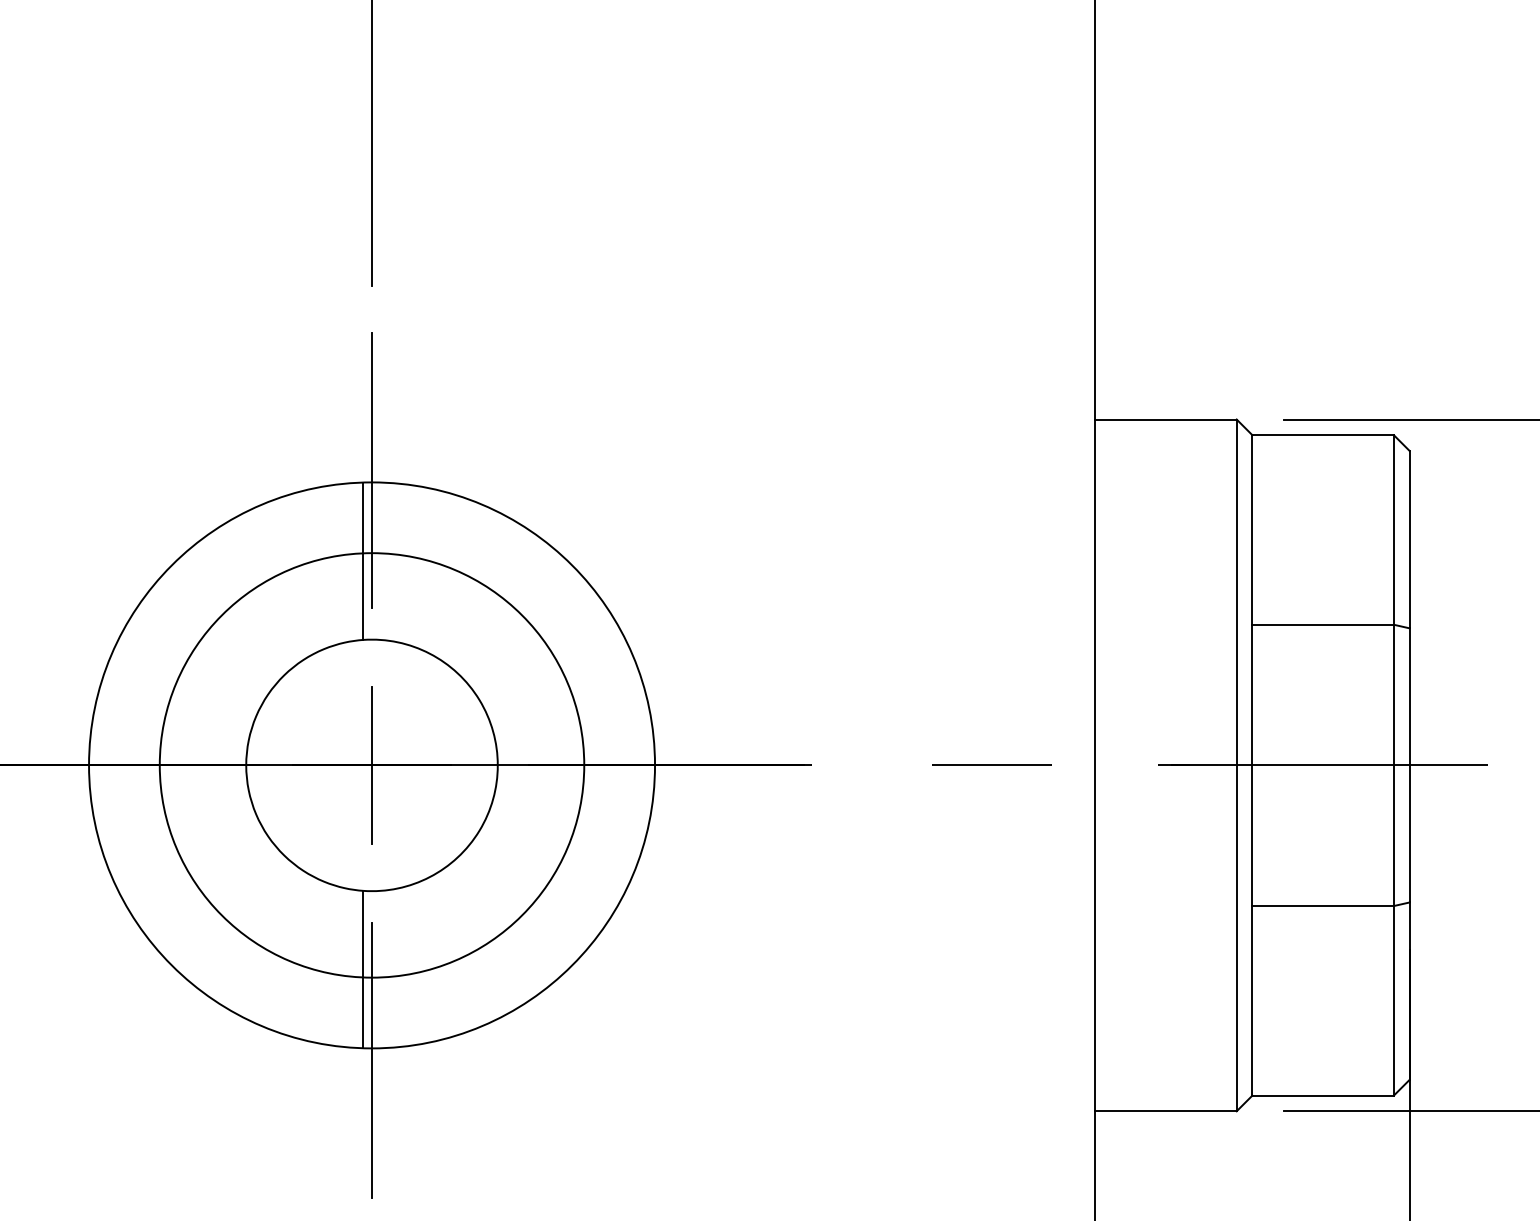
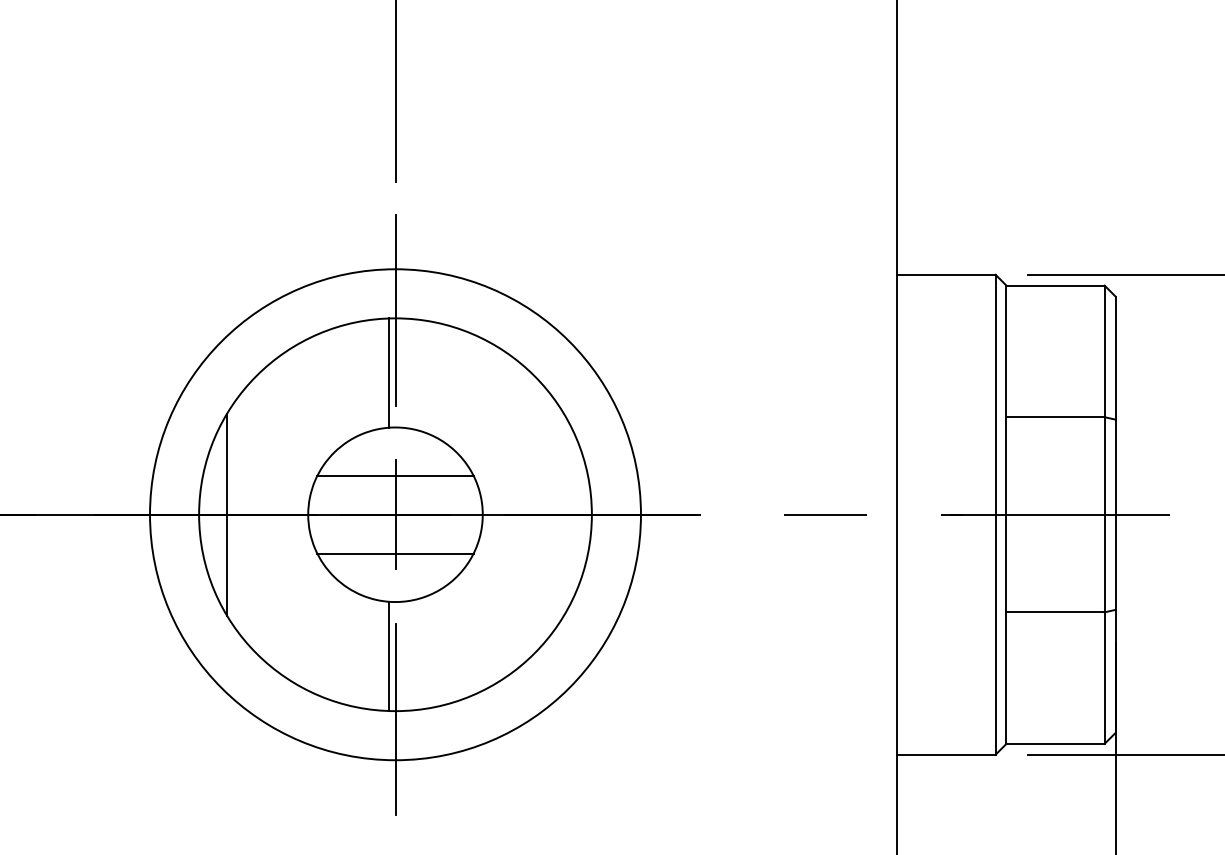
line: (372, 708) -> (395, 475), added
line: (128, 765) -> (226, 514), added
circle: (372, 765) -> (395, 514), size x1.67
line: (372, 821) -> (395, 553), added

